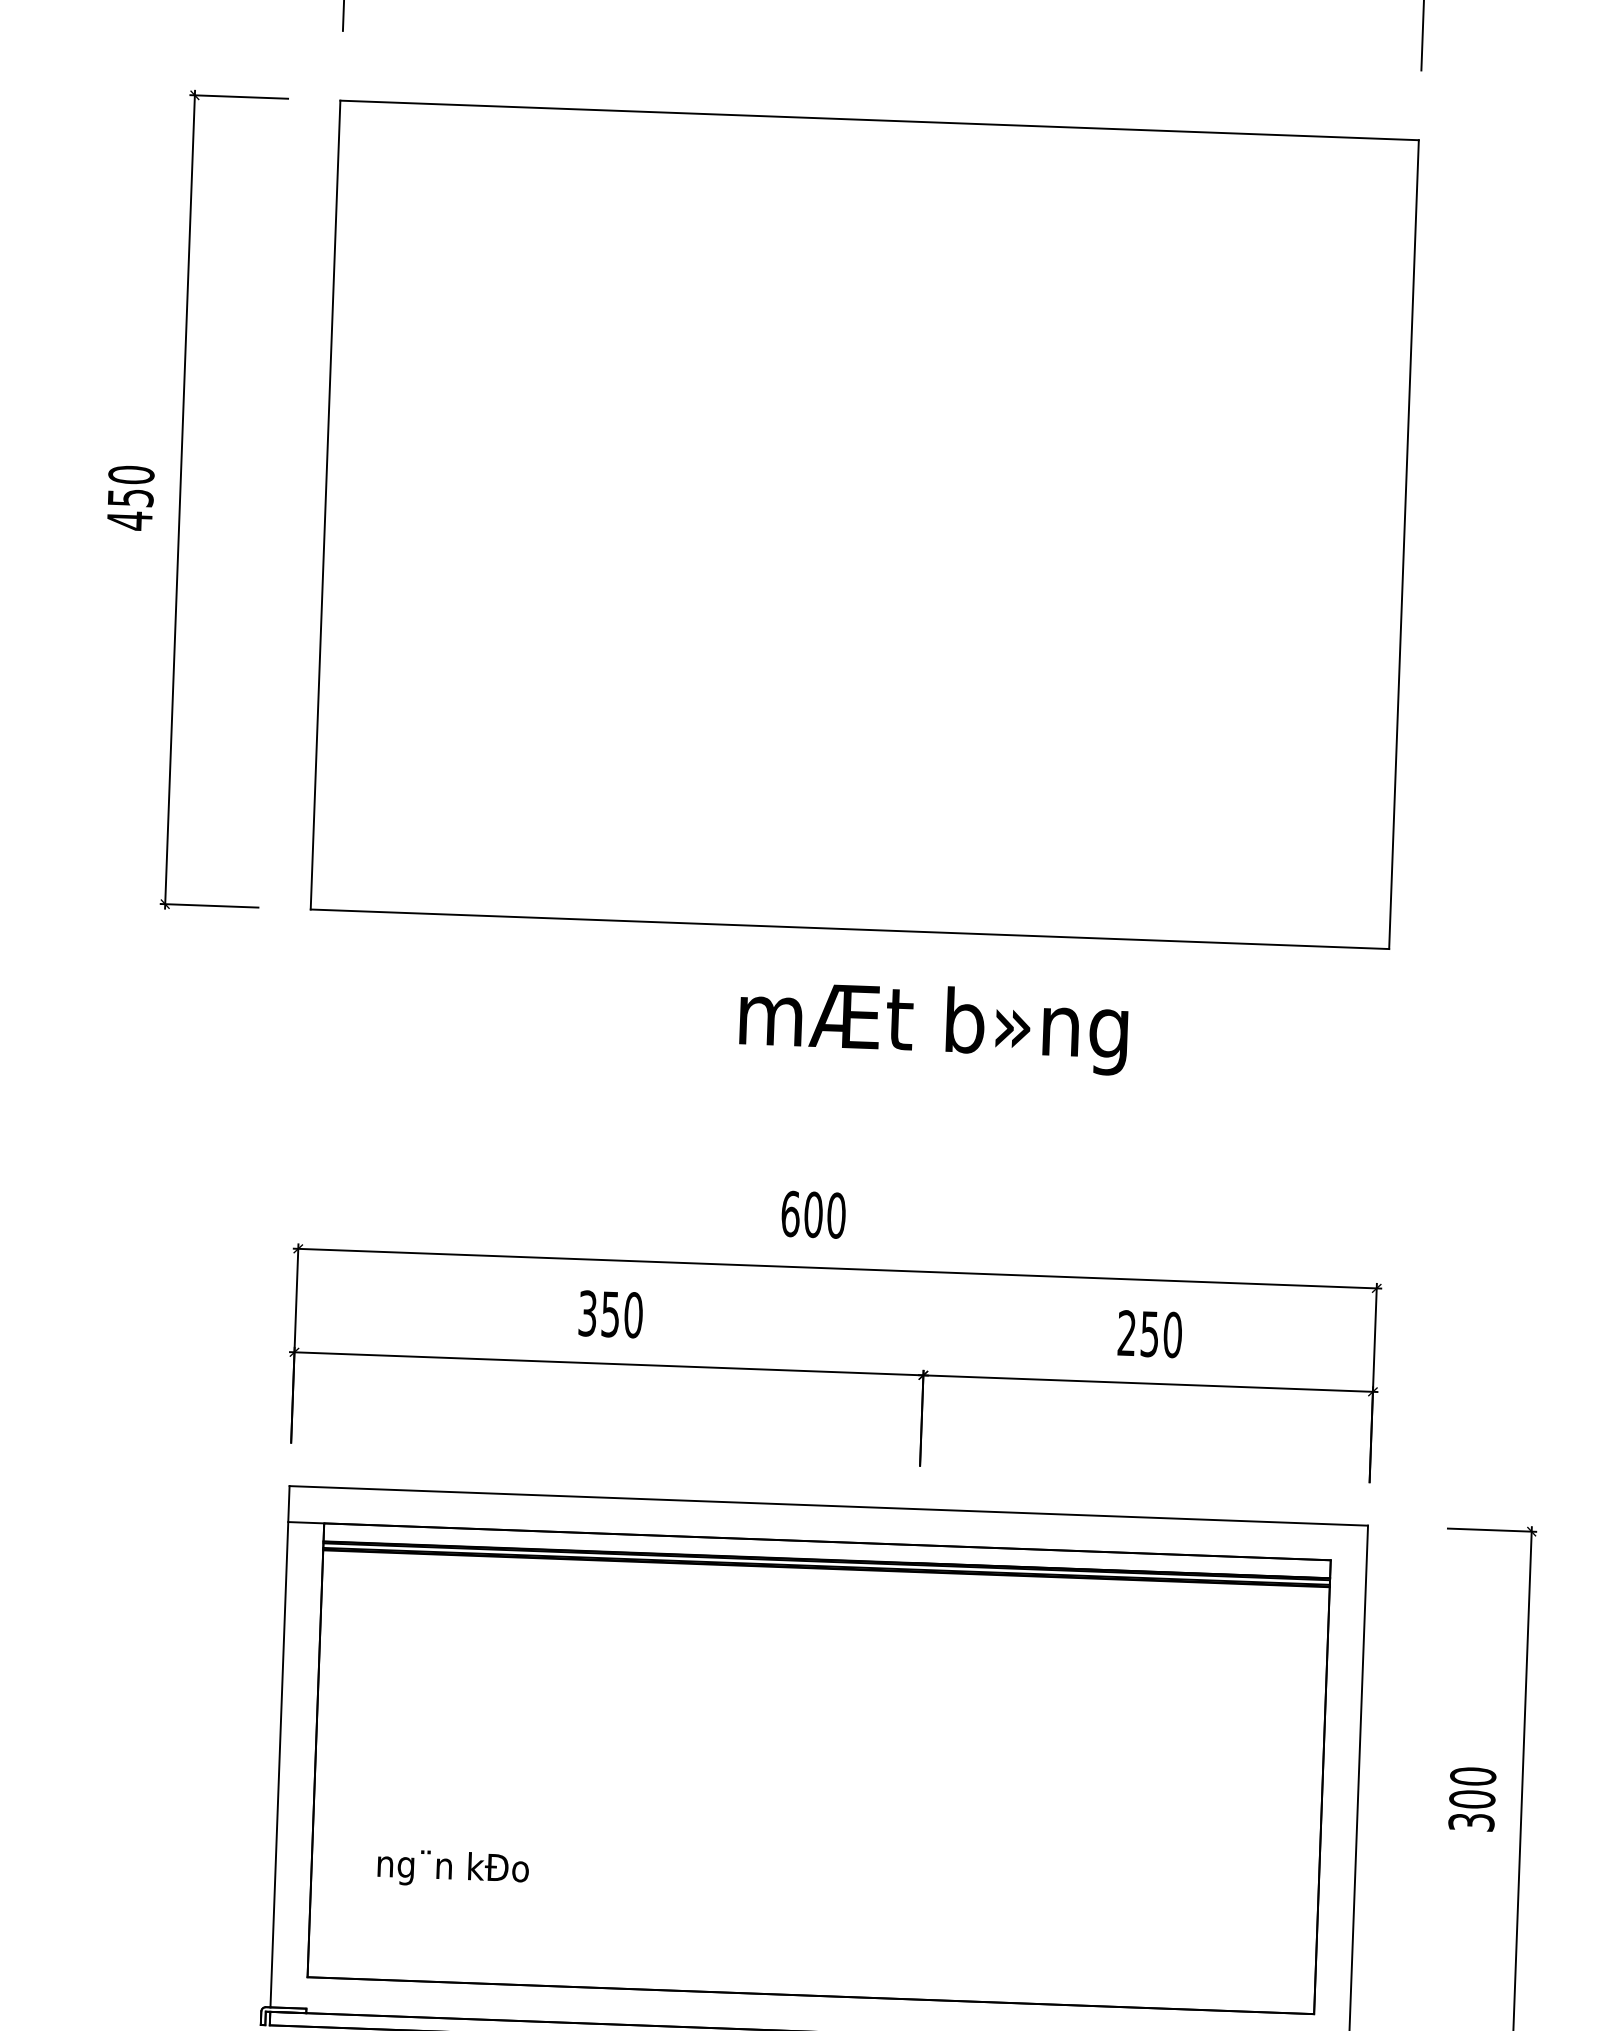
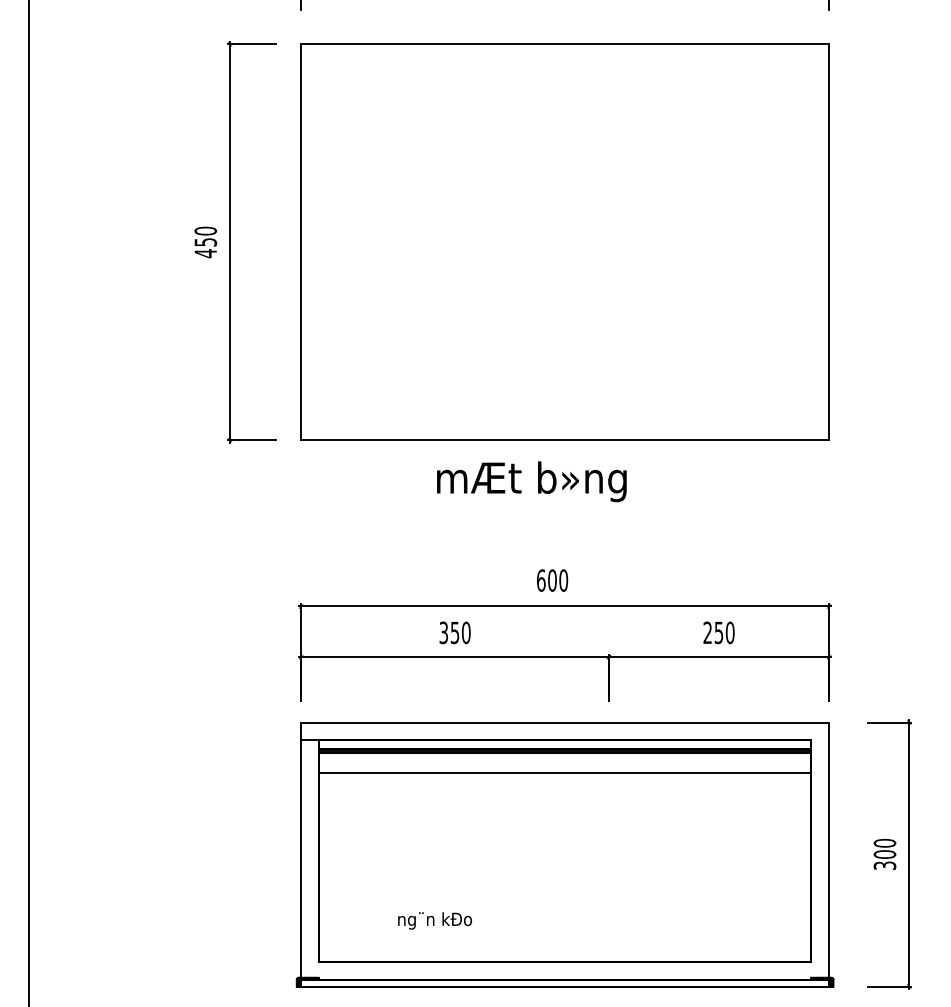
text: (933, 1026) -> (531, 481), moved
line: (823, 1609) -> (564, 773), added
text: (452, 1868) -> (434, 920), moved

